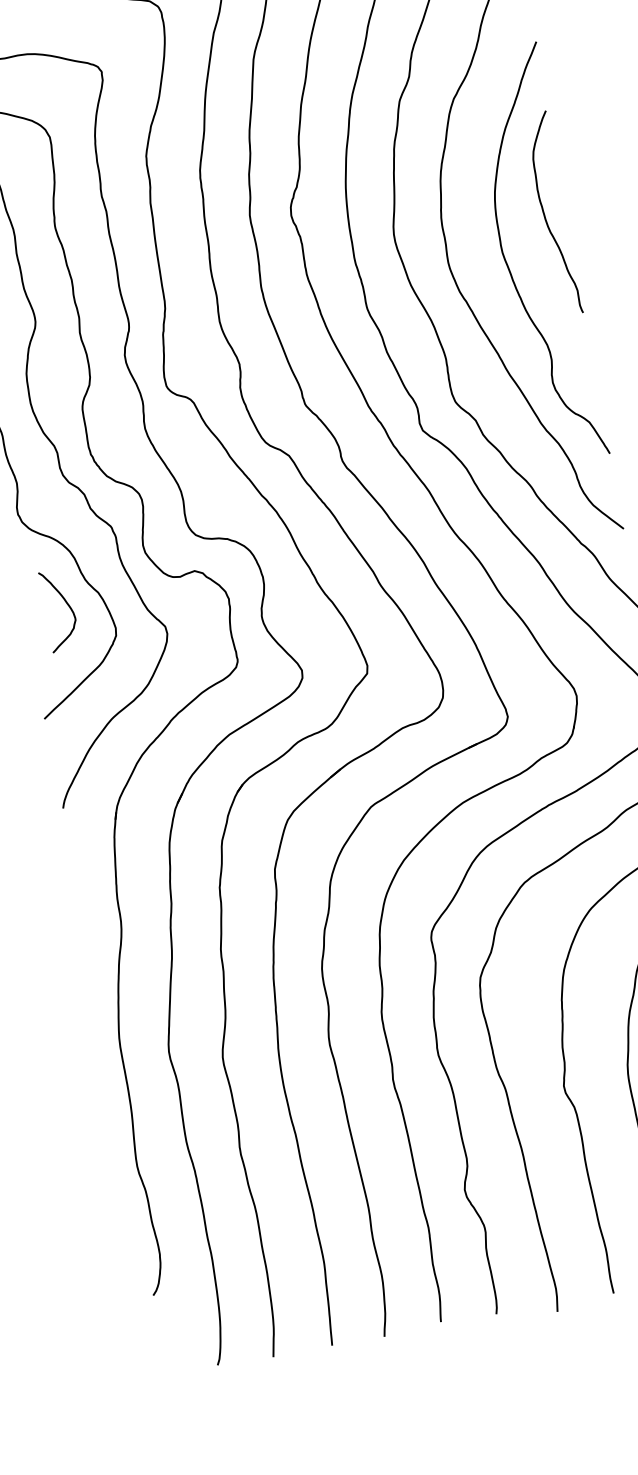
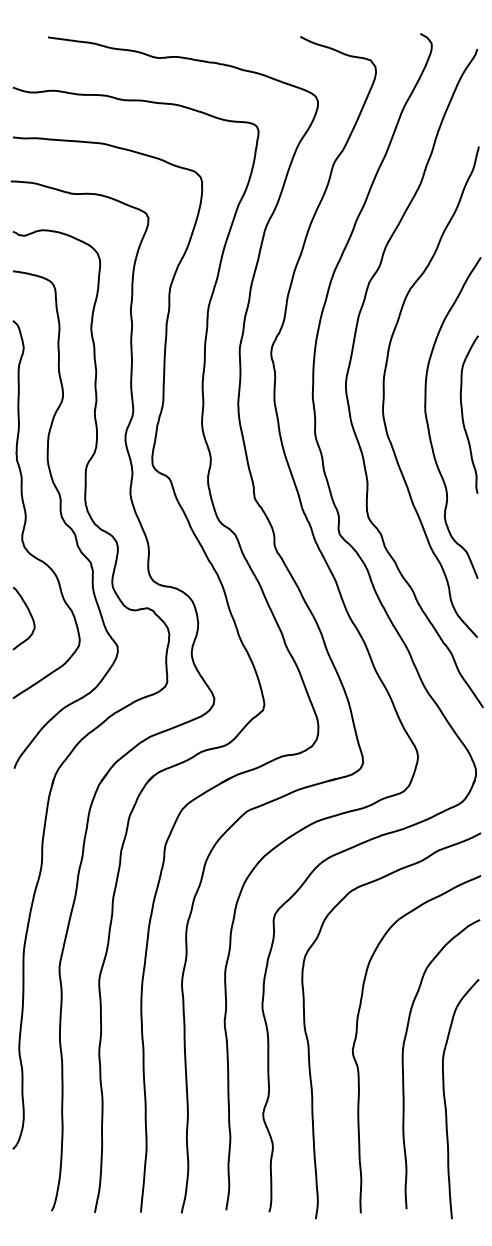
curve: (545, 214) -> (463, 414), moved
curve: (65, 603) -> (29, 614), moved

